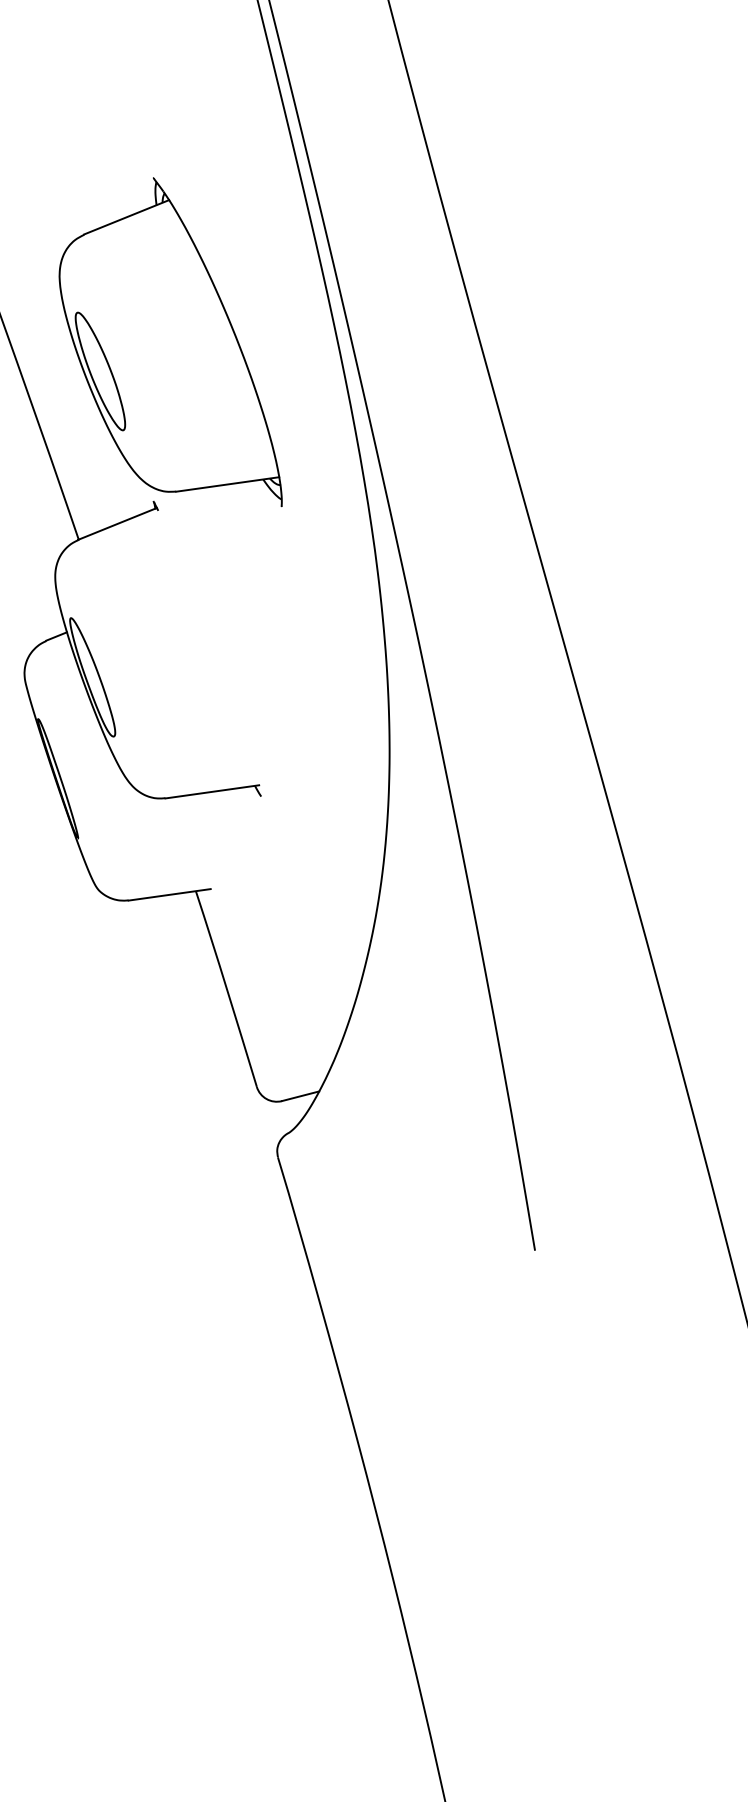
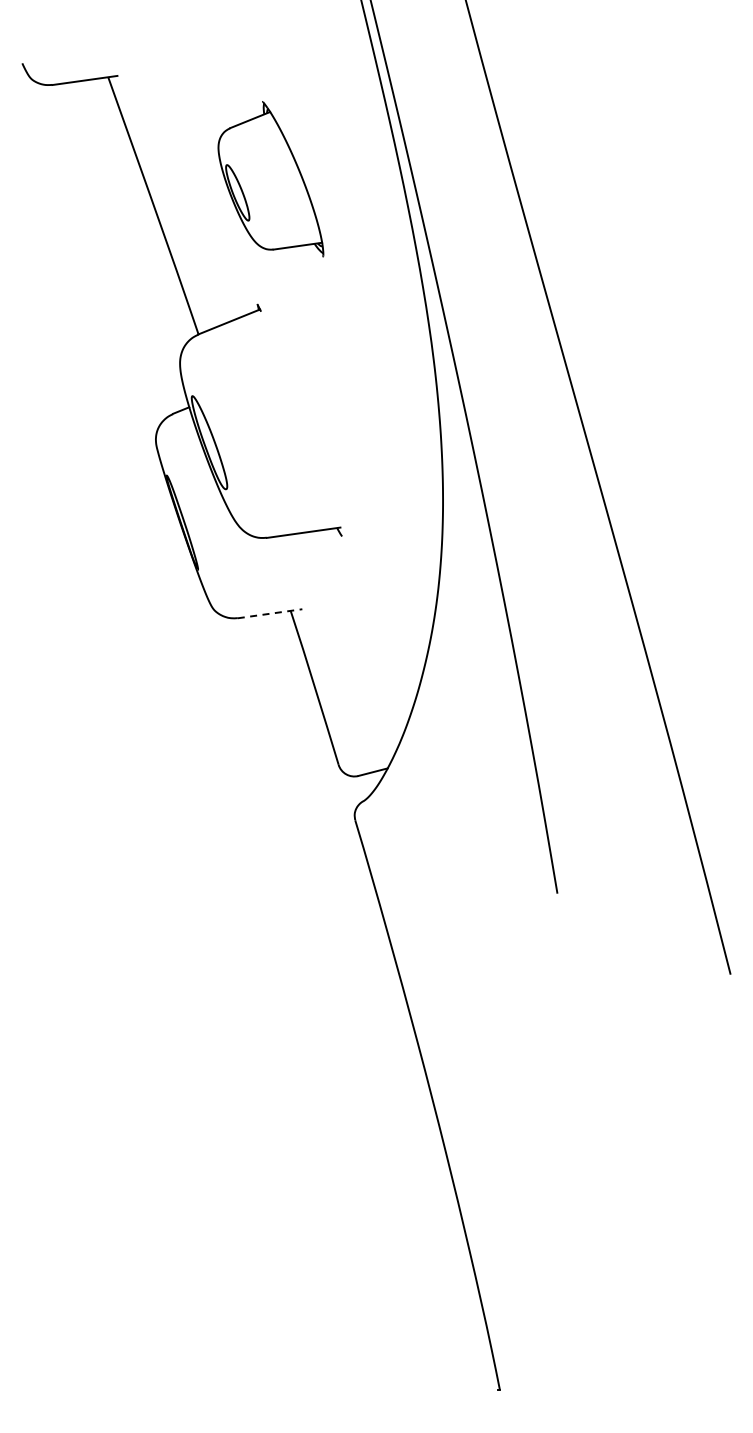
part: (170, 341) -> (270, 178), size x0.6
line: (170, 894) -> (270, 613), solid -> dashed

